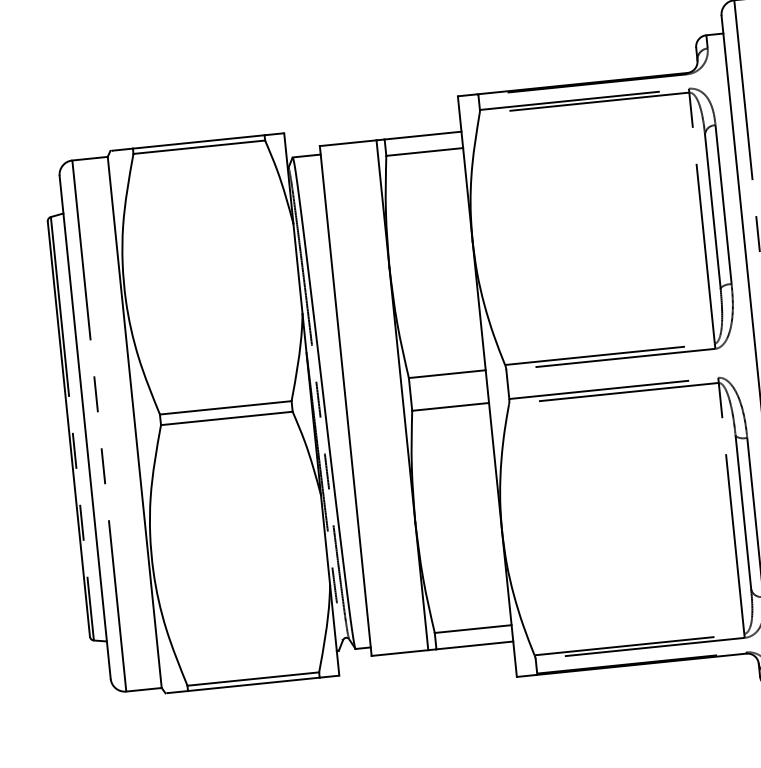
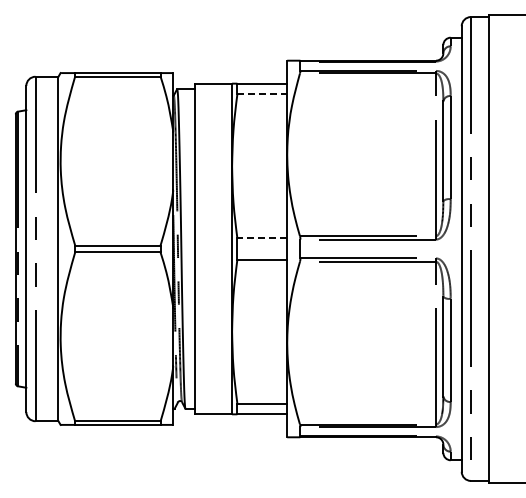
line: (425, 152) -> (262, 94), solid -> dashed
line: (447, 374) -> (262, 238), solid -> dashed

